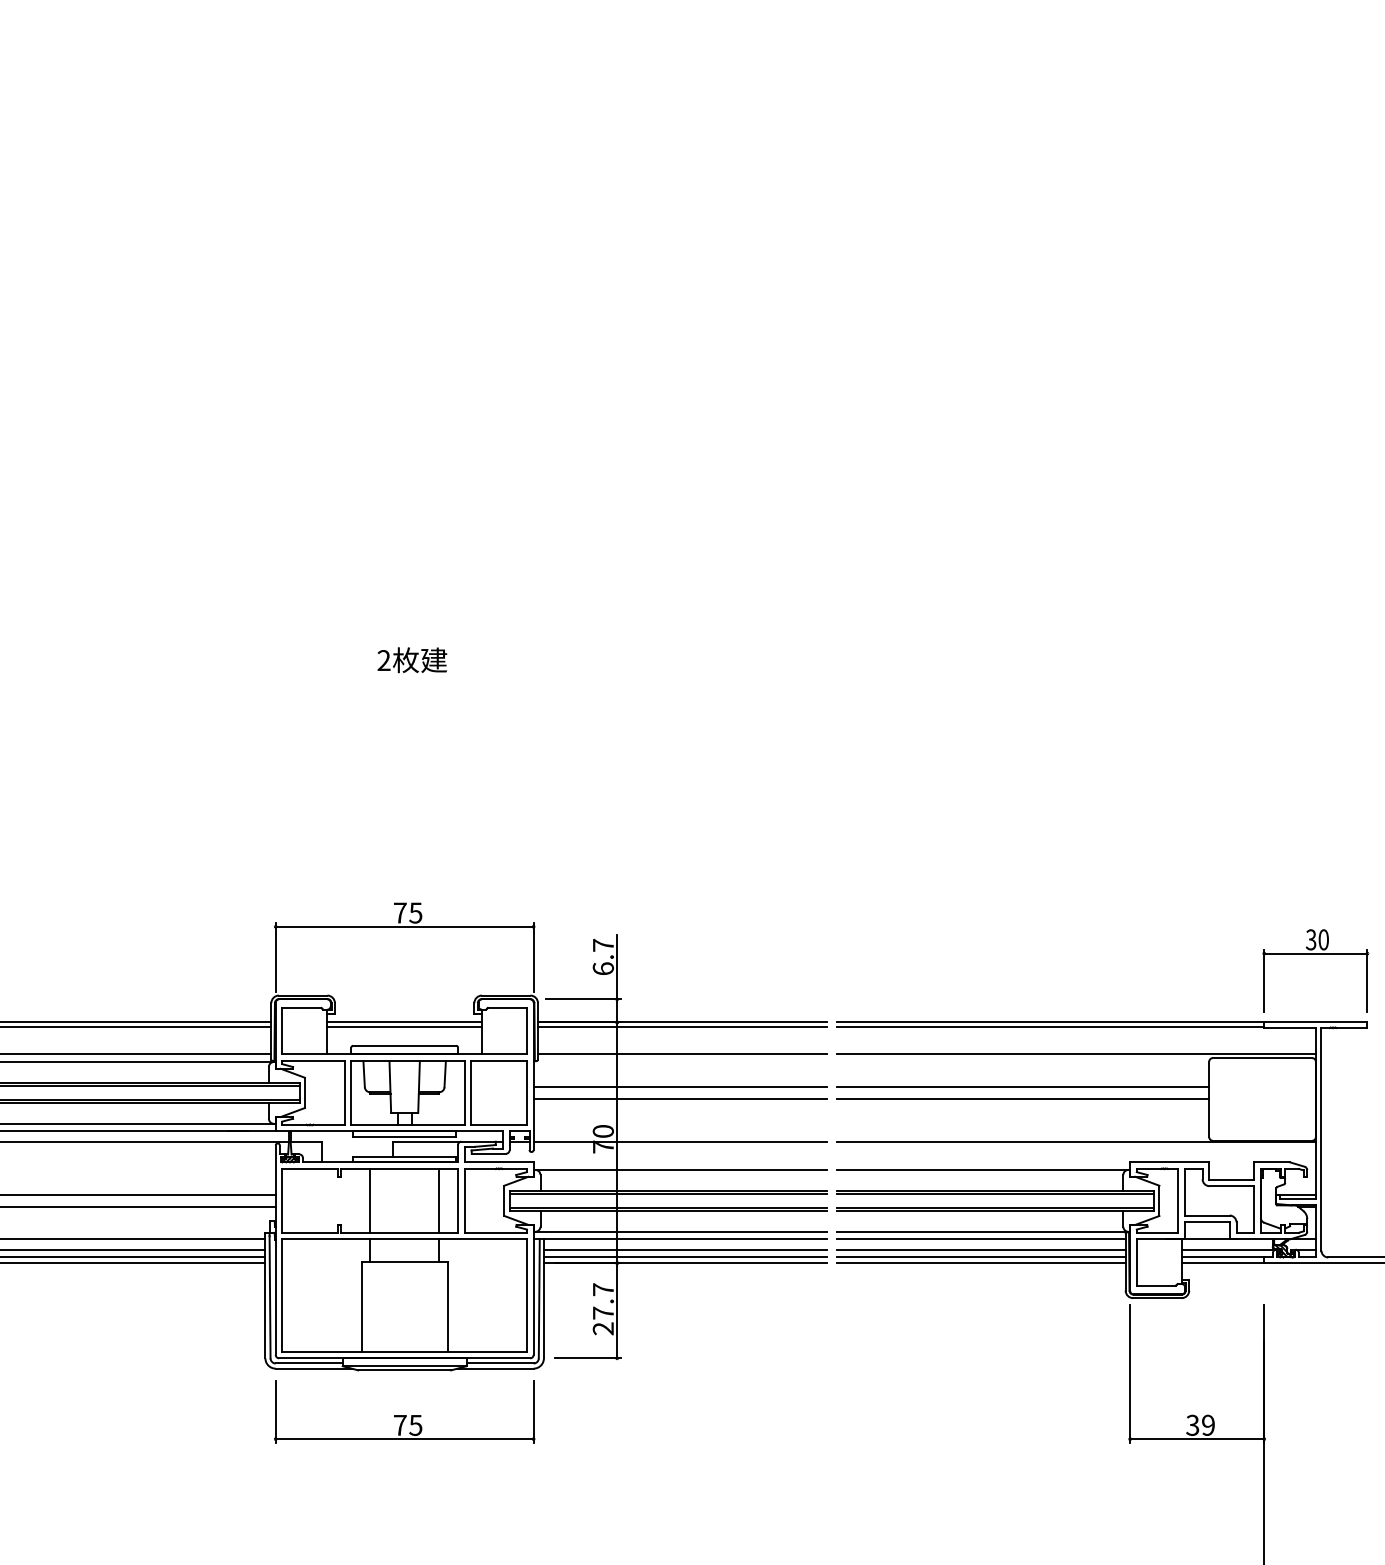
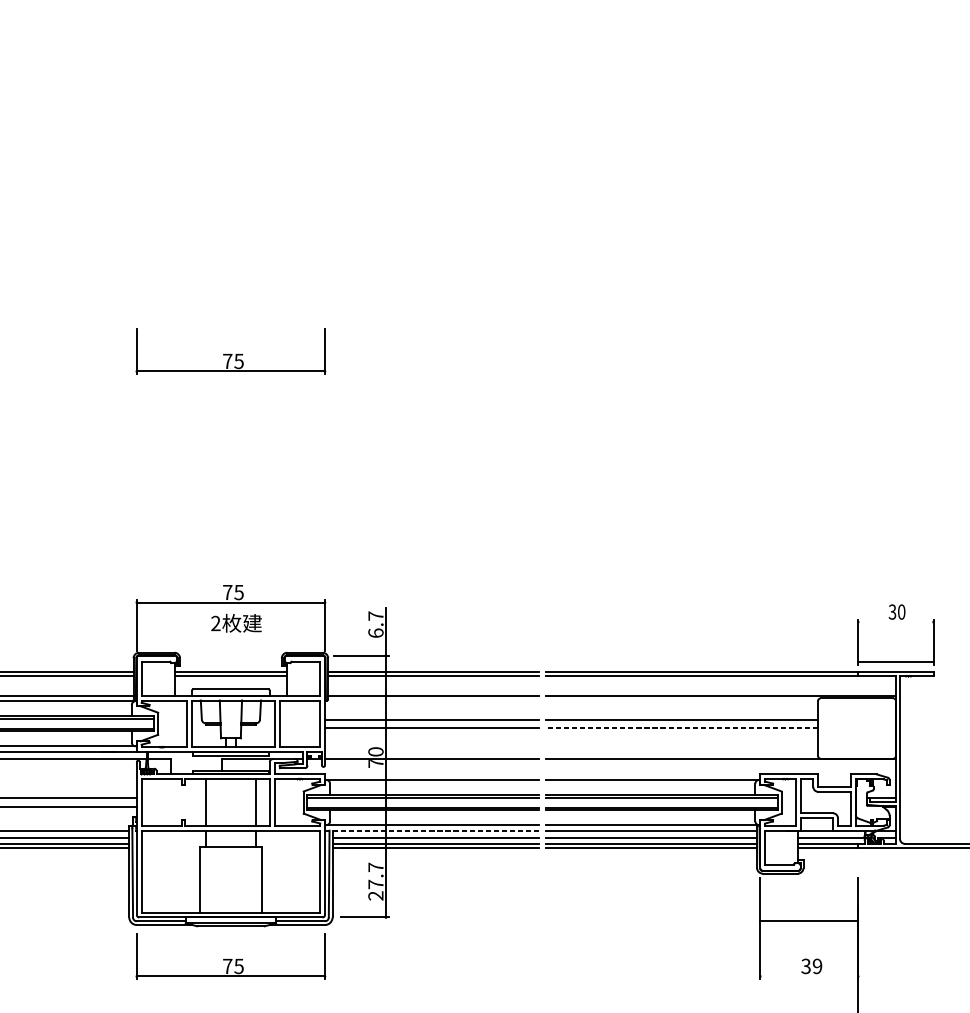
part: (404, 582) -> (230, 351), added
text: (412, 660) -> (236, 623), moved
line: (1315, 953) -> (895, 661), moved
line: (1022, 1098) -> (681, 727), solid -> dashed
line: (680, 1239) -> (432, 830), solid -> dashed
line: (1197, 1439) -> (809, 921), moved

